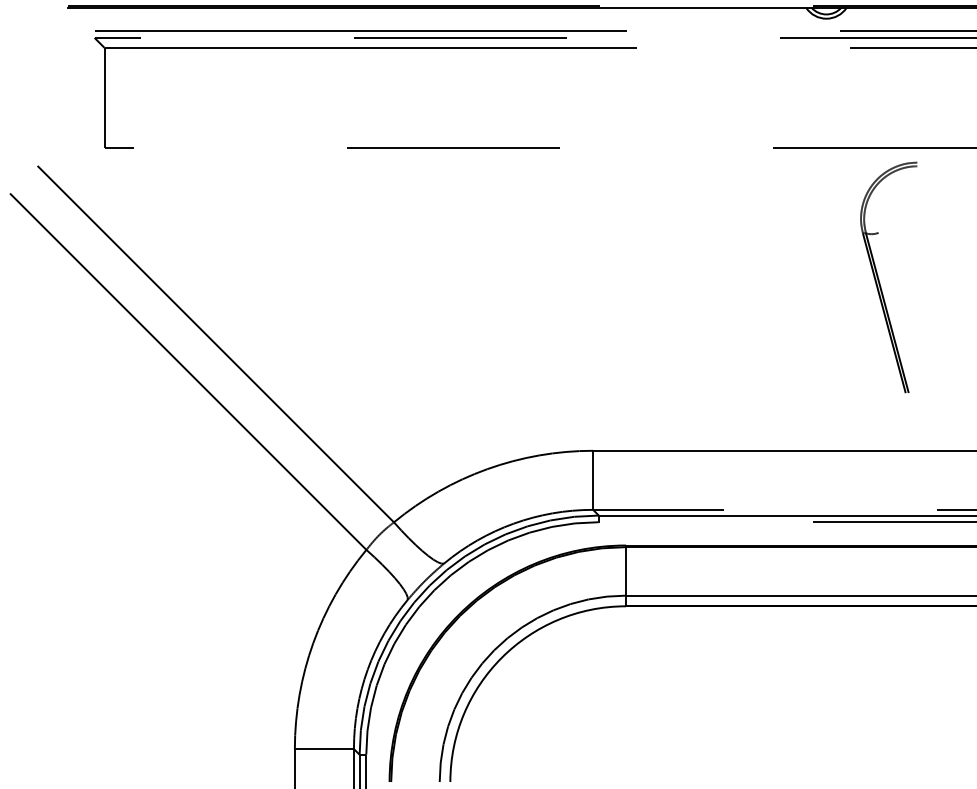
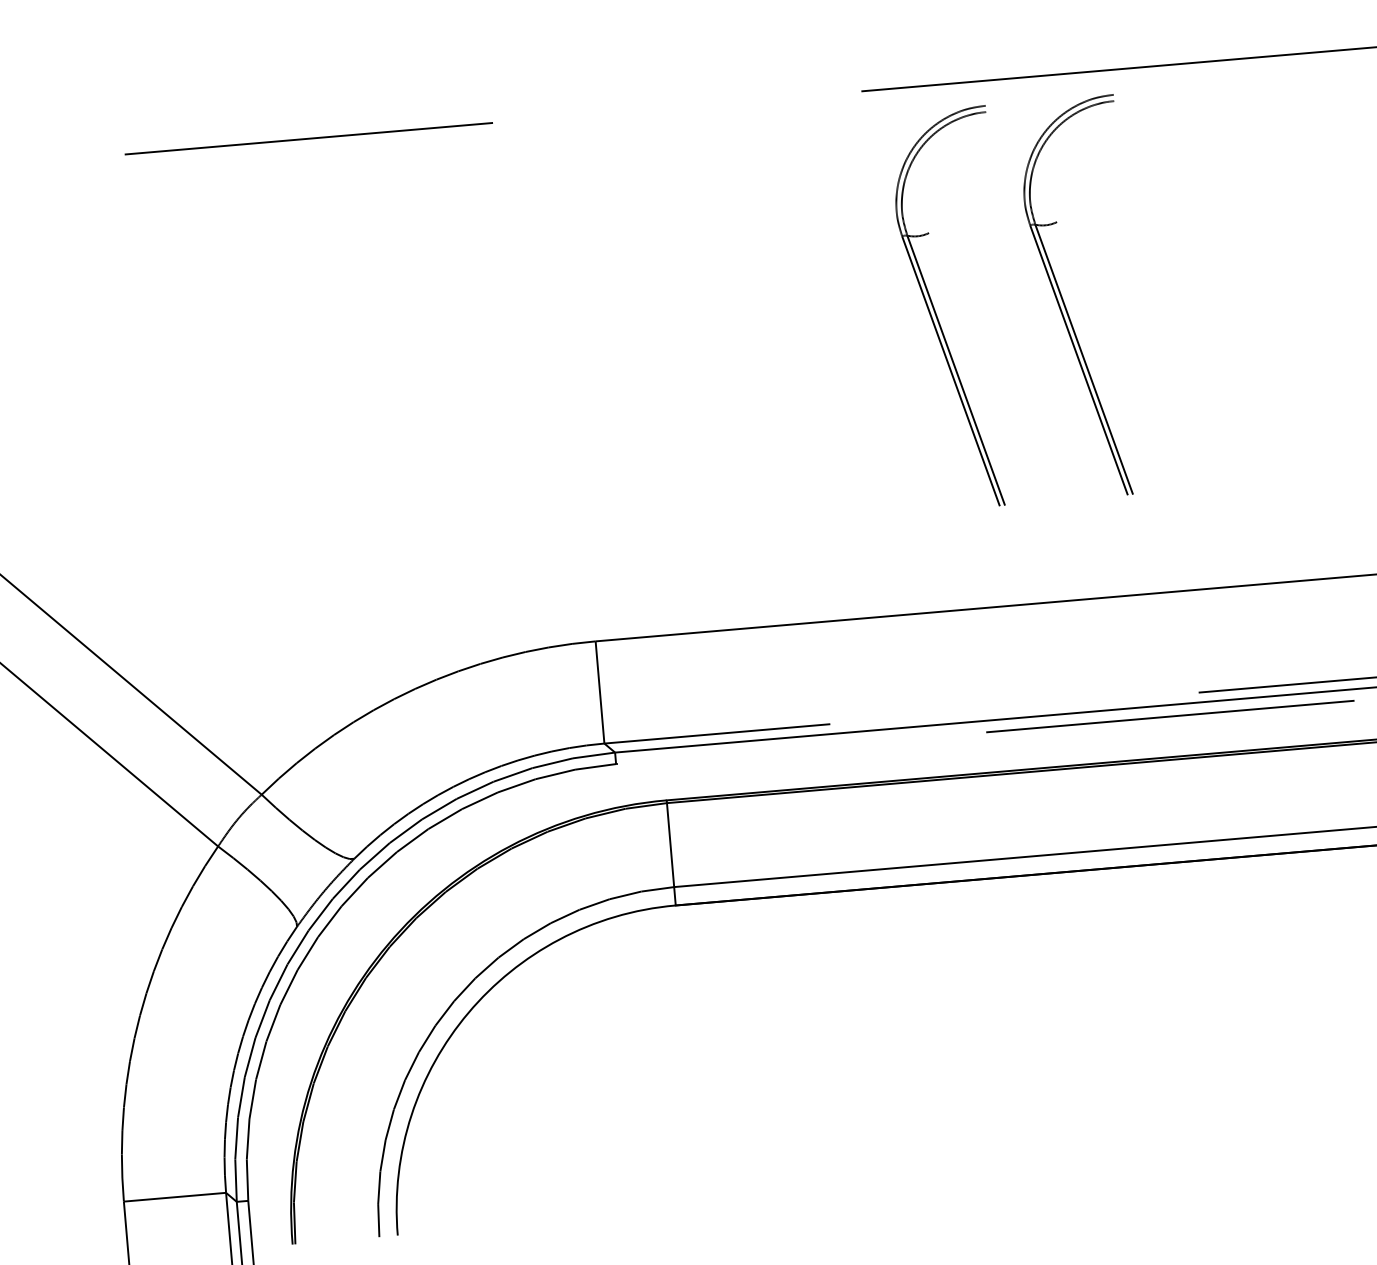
part: (805, 279) -> (937, 313), added

